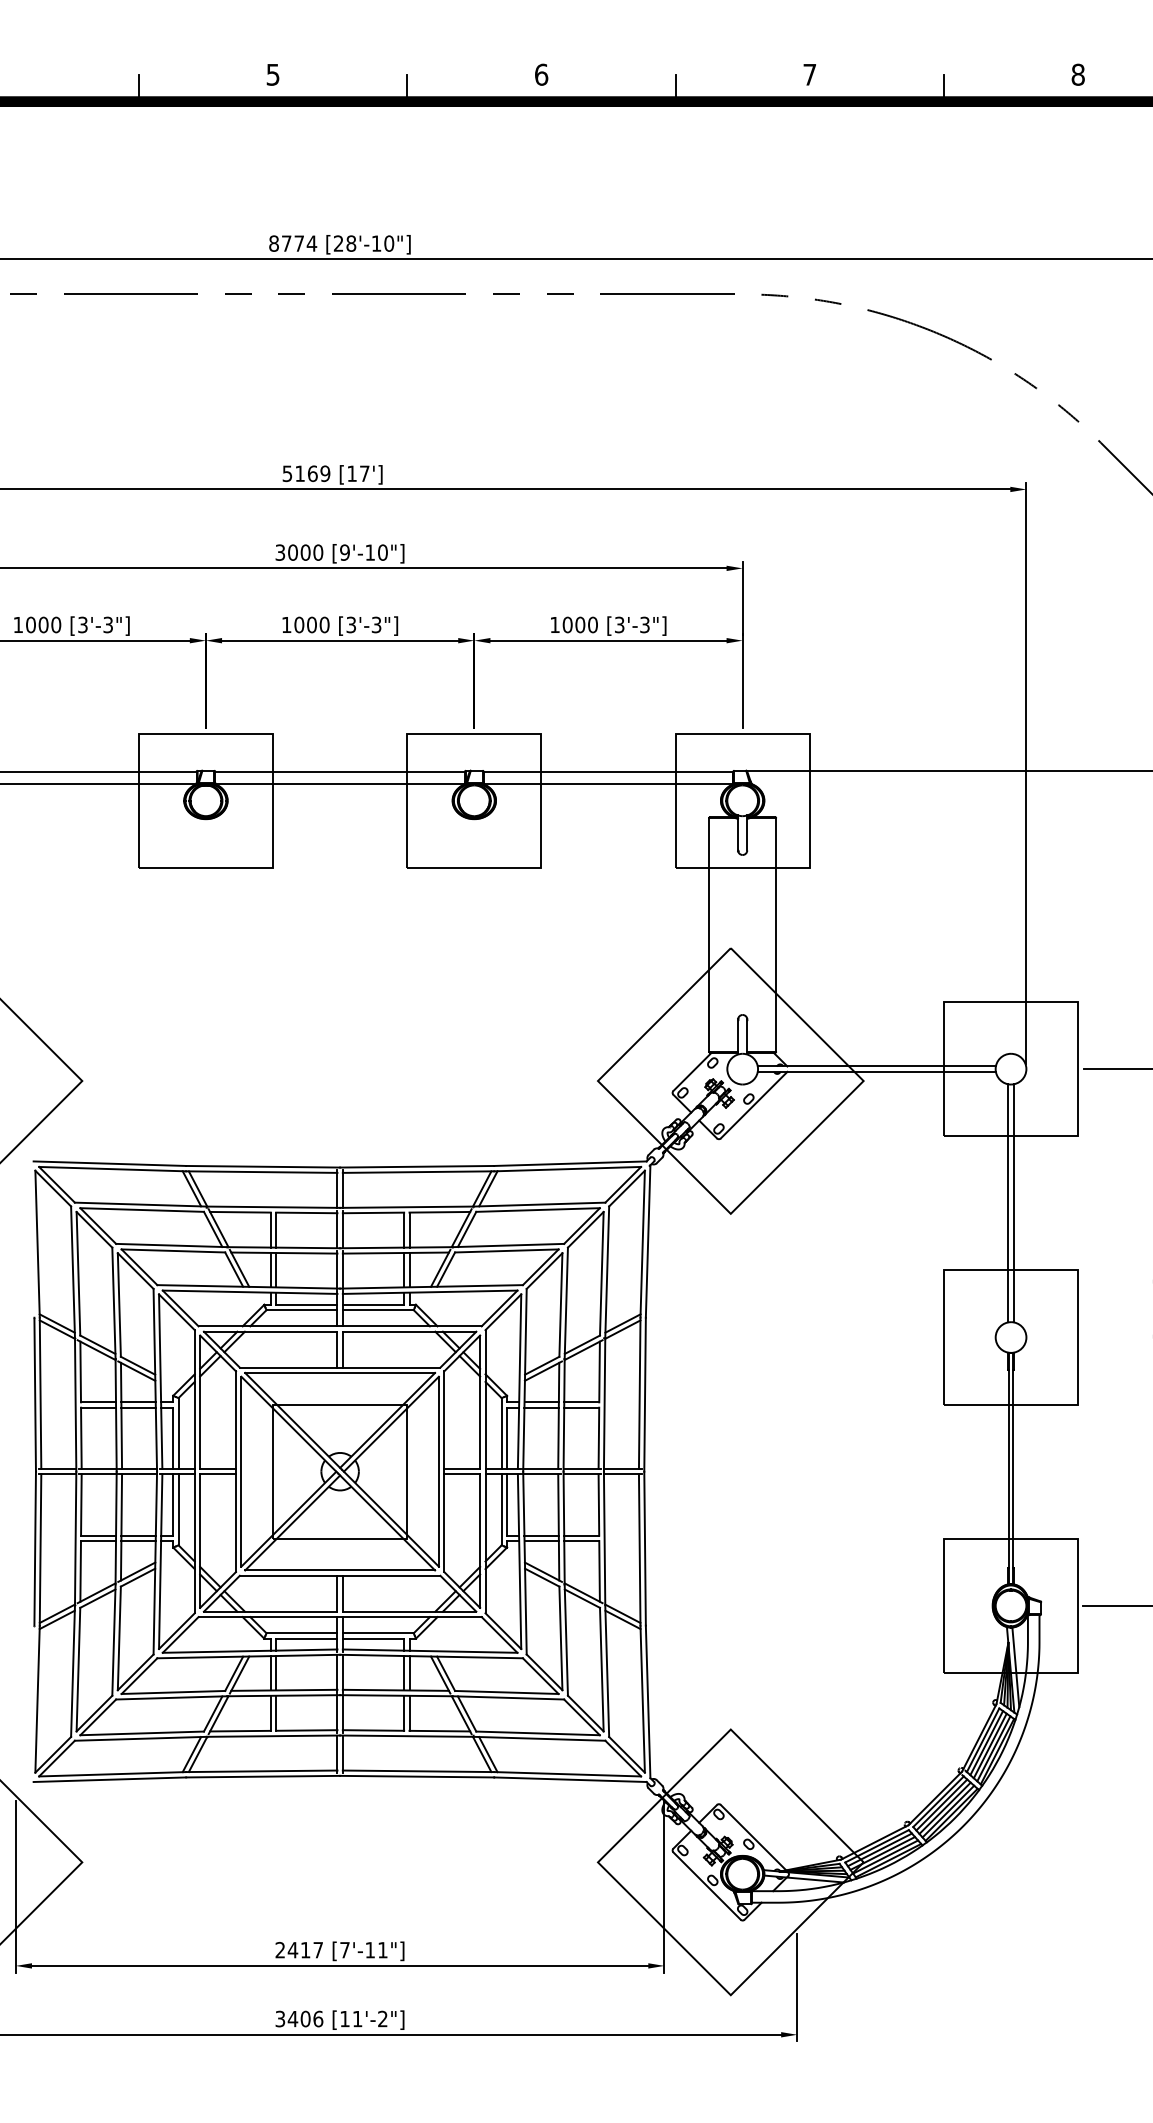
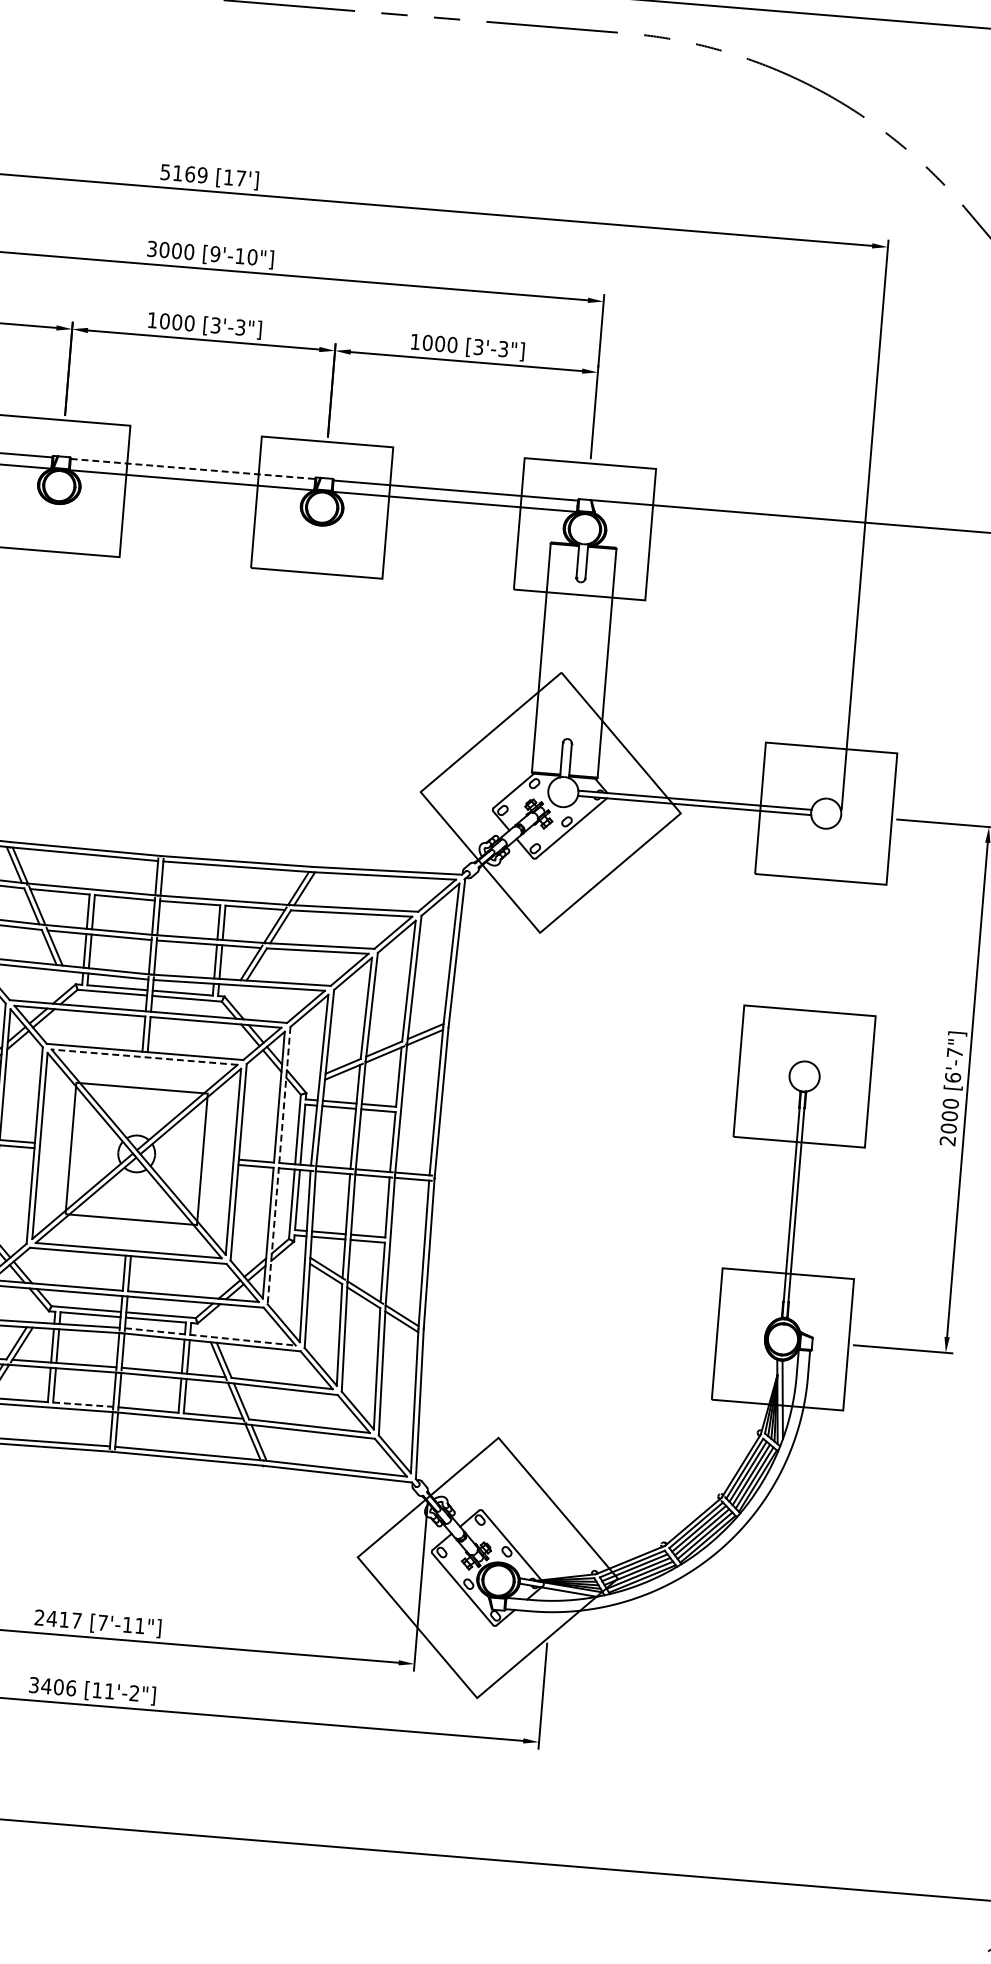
line: (340, 772) -> (193, 469), solid -> dashed
line: (1008, 1203) -> (812, 945), removed
line: (1013, 1203) -> (817, 945), removed
line: (340, 1372) -> (145, 1056), solid -> dashed
line: (485, 1471) -> (279, 1165), solid -> dashed
line: (430, 1651) -> (210, 1337), solid -> dashed
line: (306, 1730) -> (82, 1404), solid -> dashed

